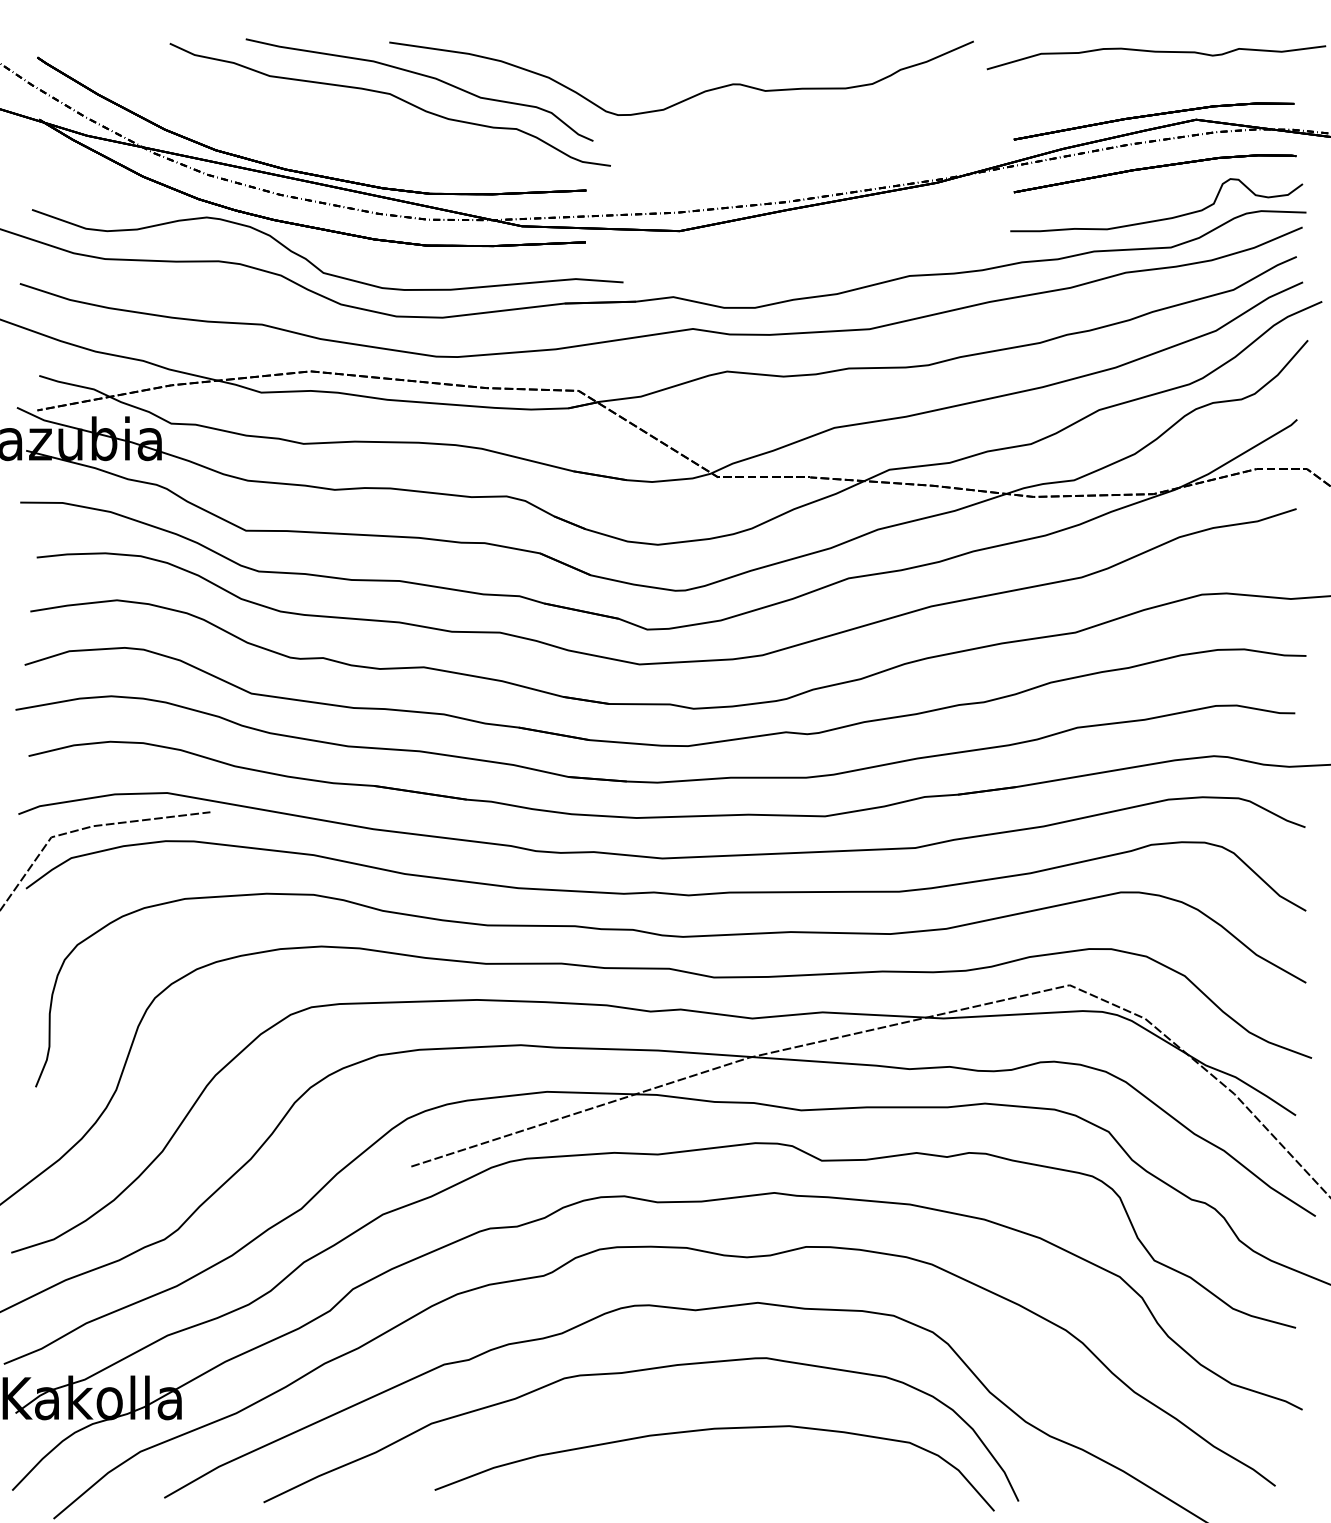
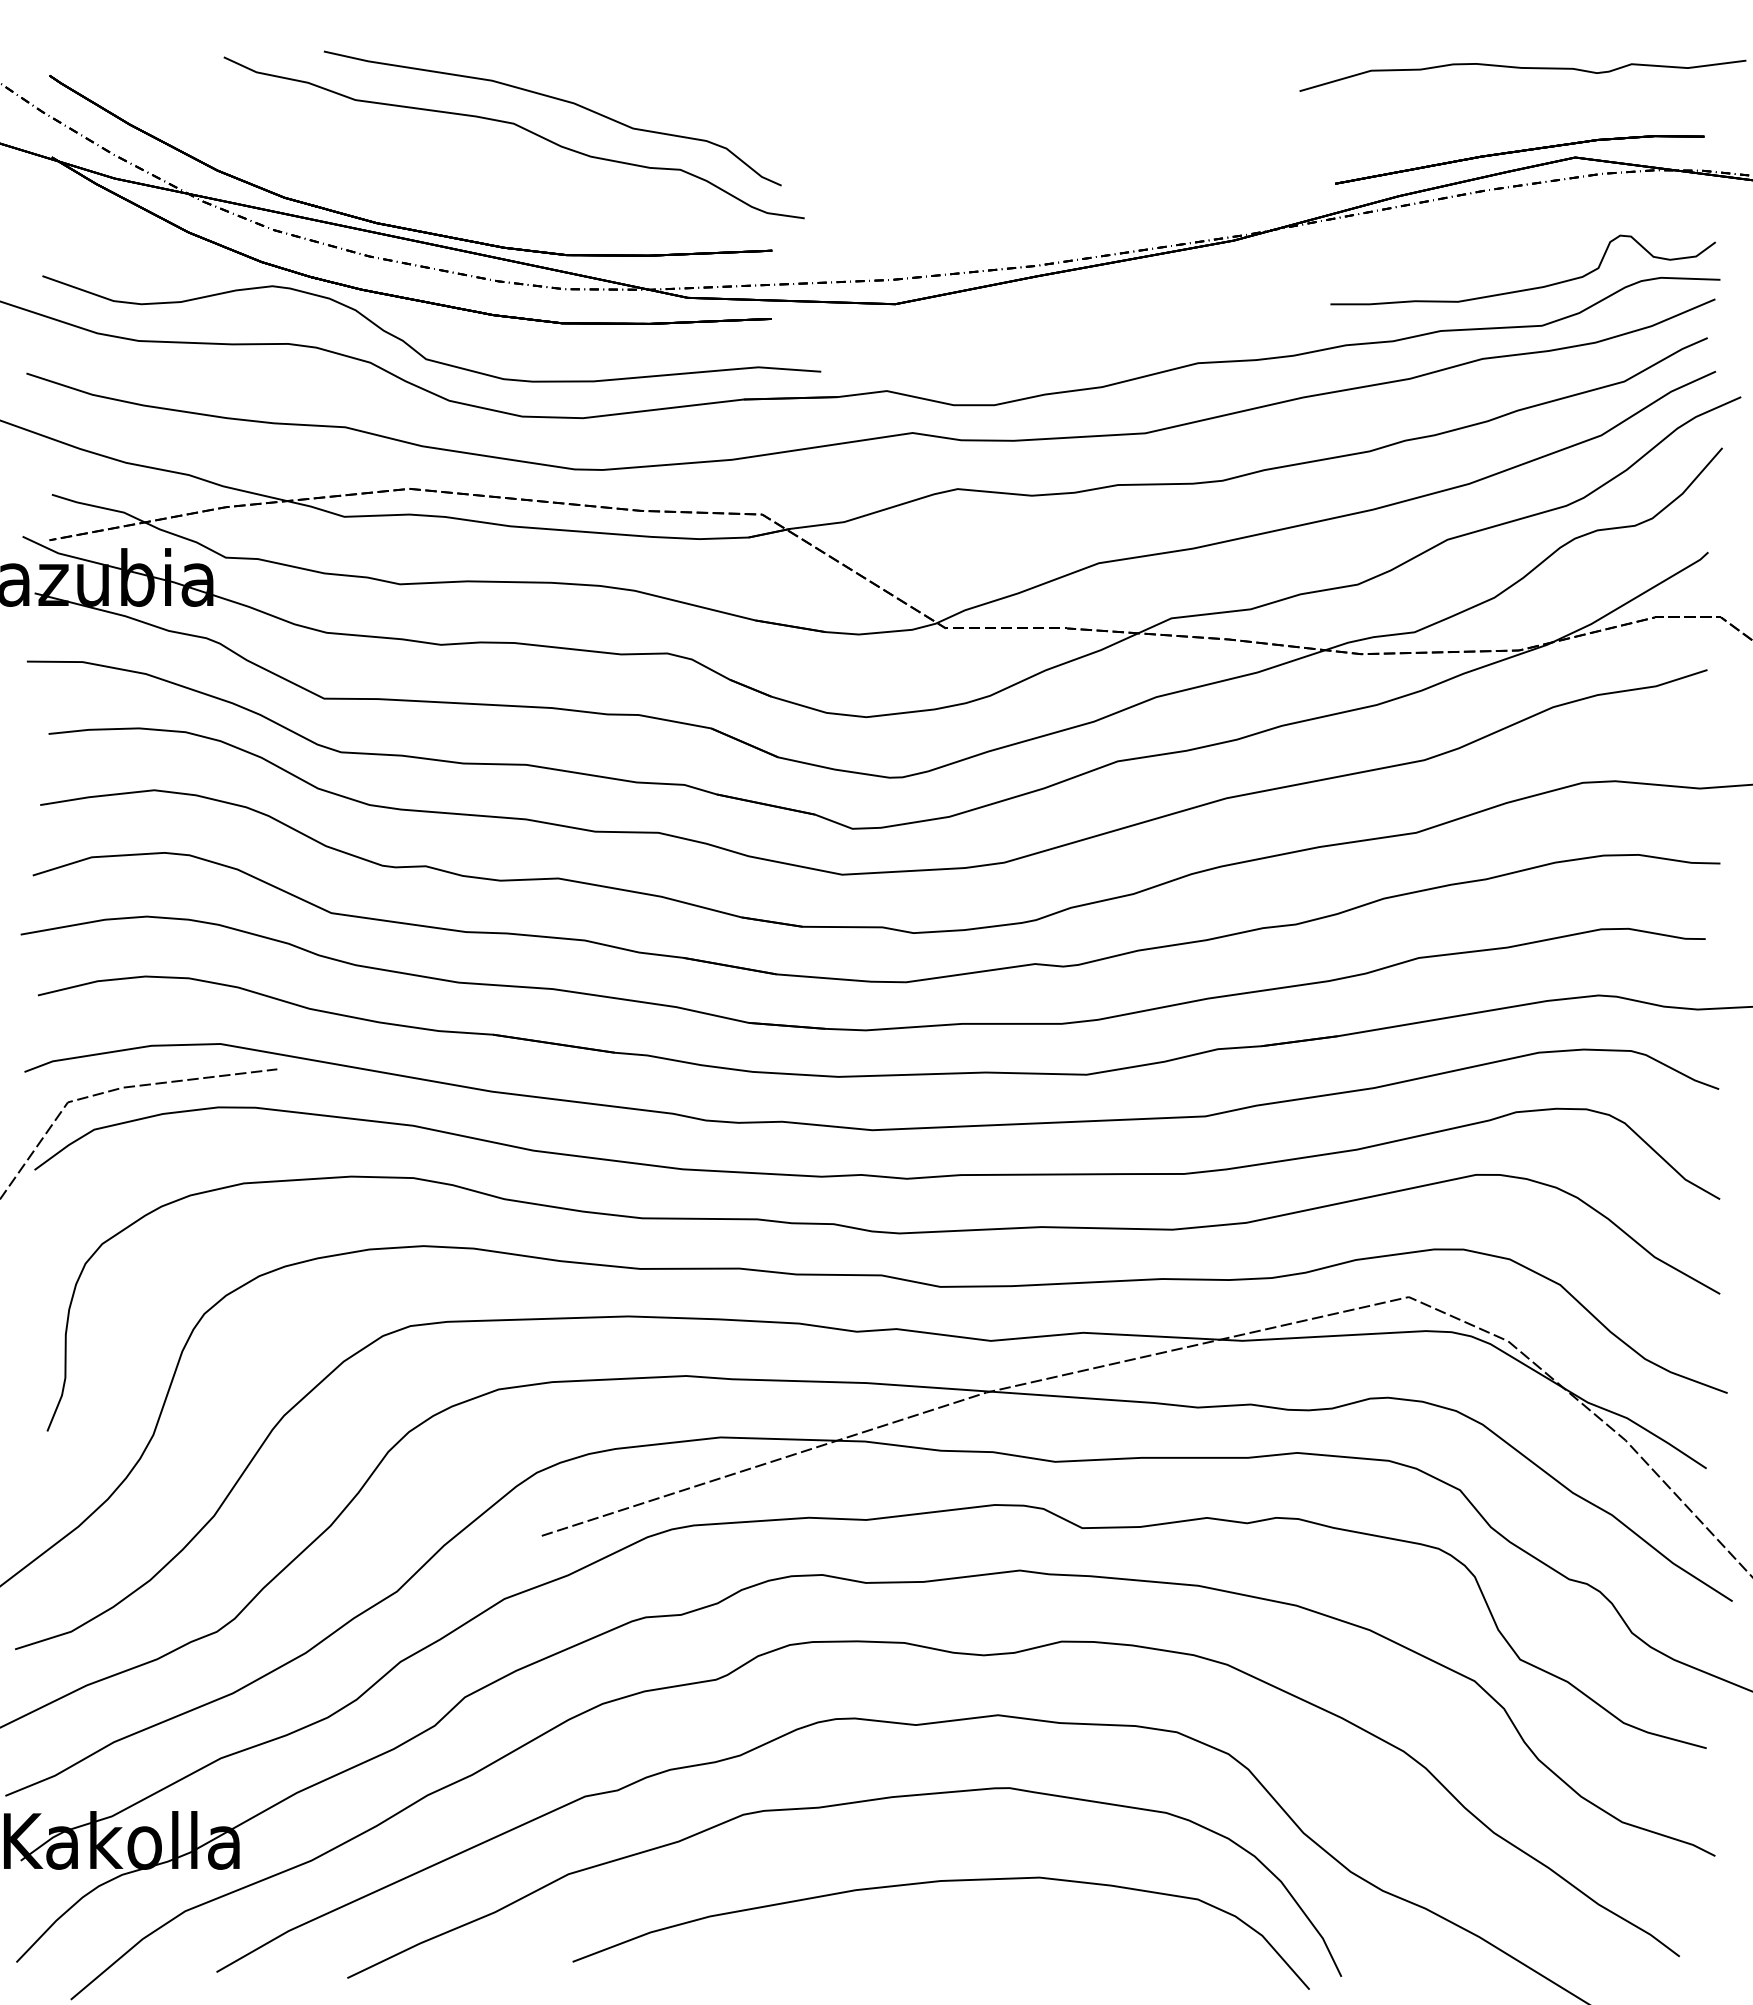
curve: (690, 96) -> (909, 127), removed
part: (1153, 168) -> (1519, 221), removed

